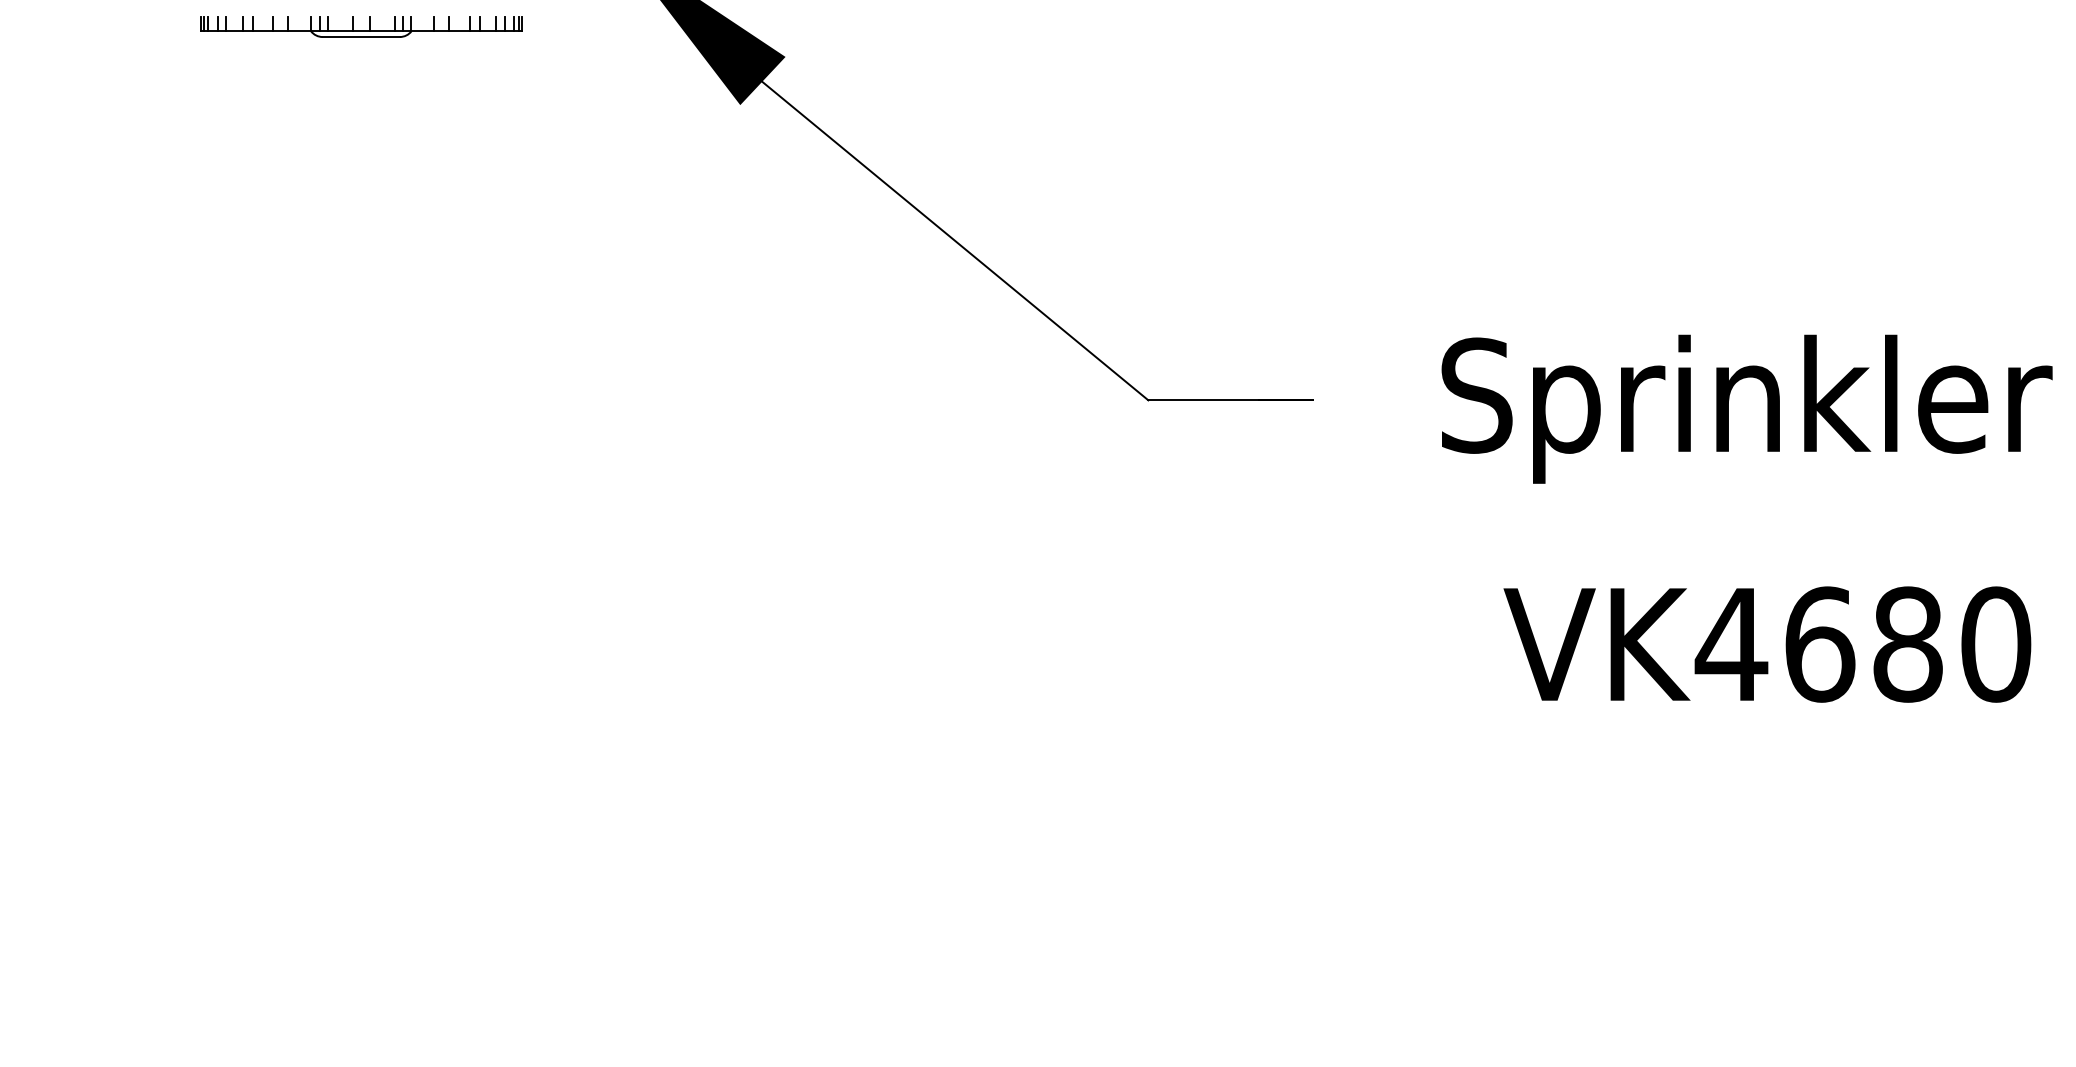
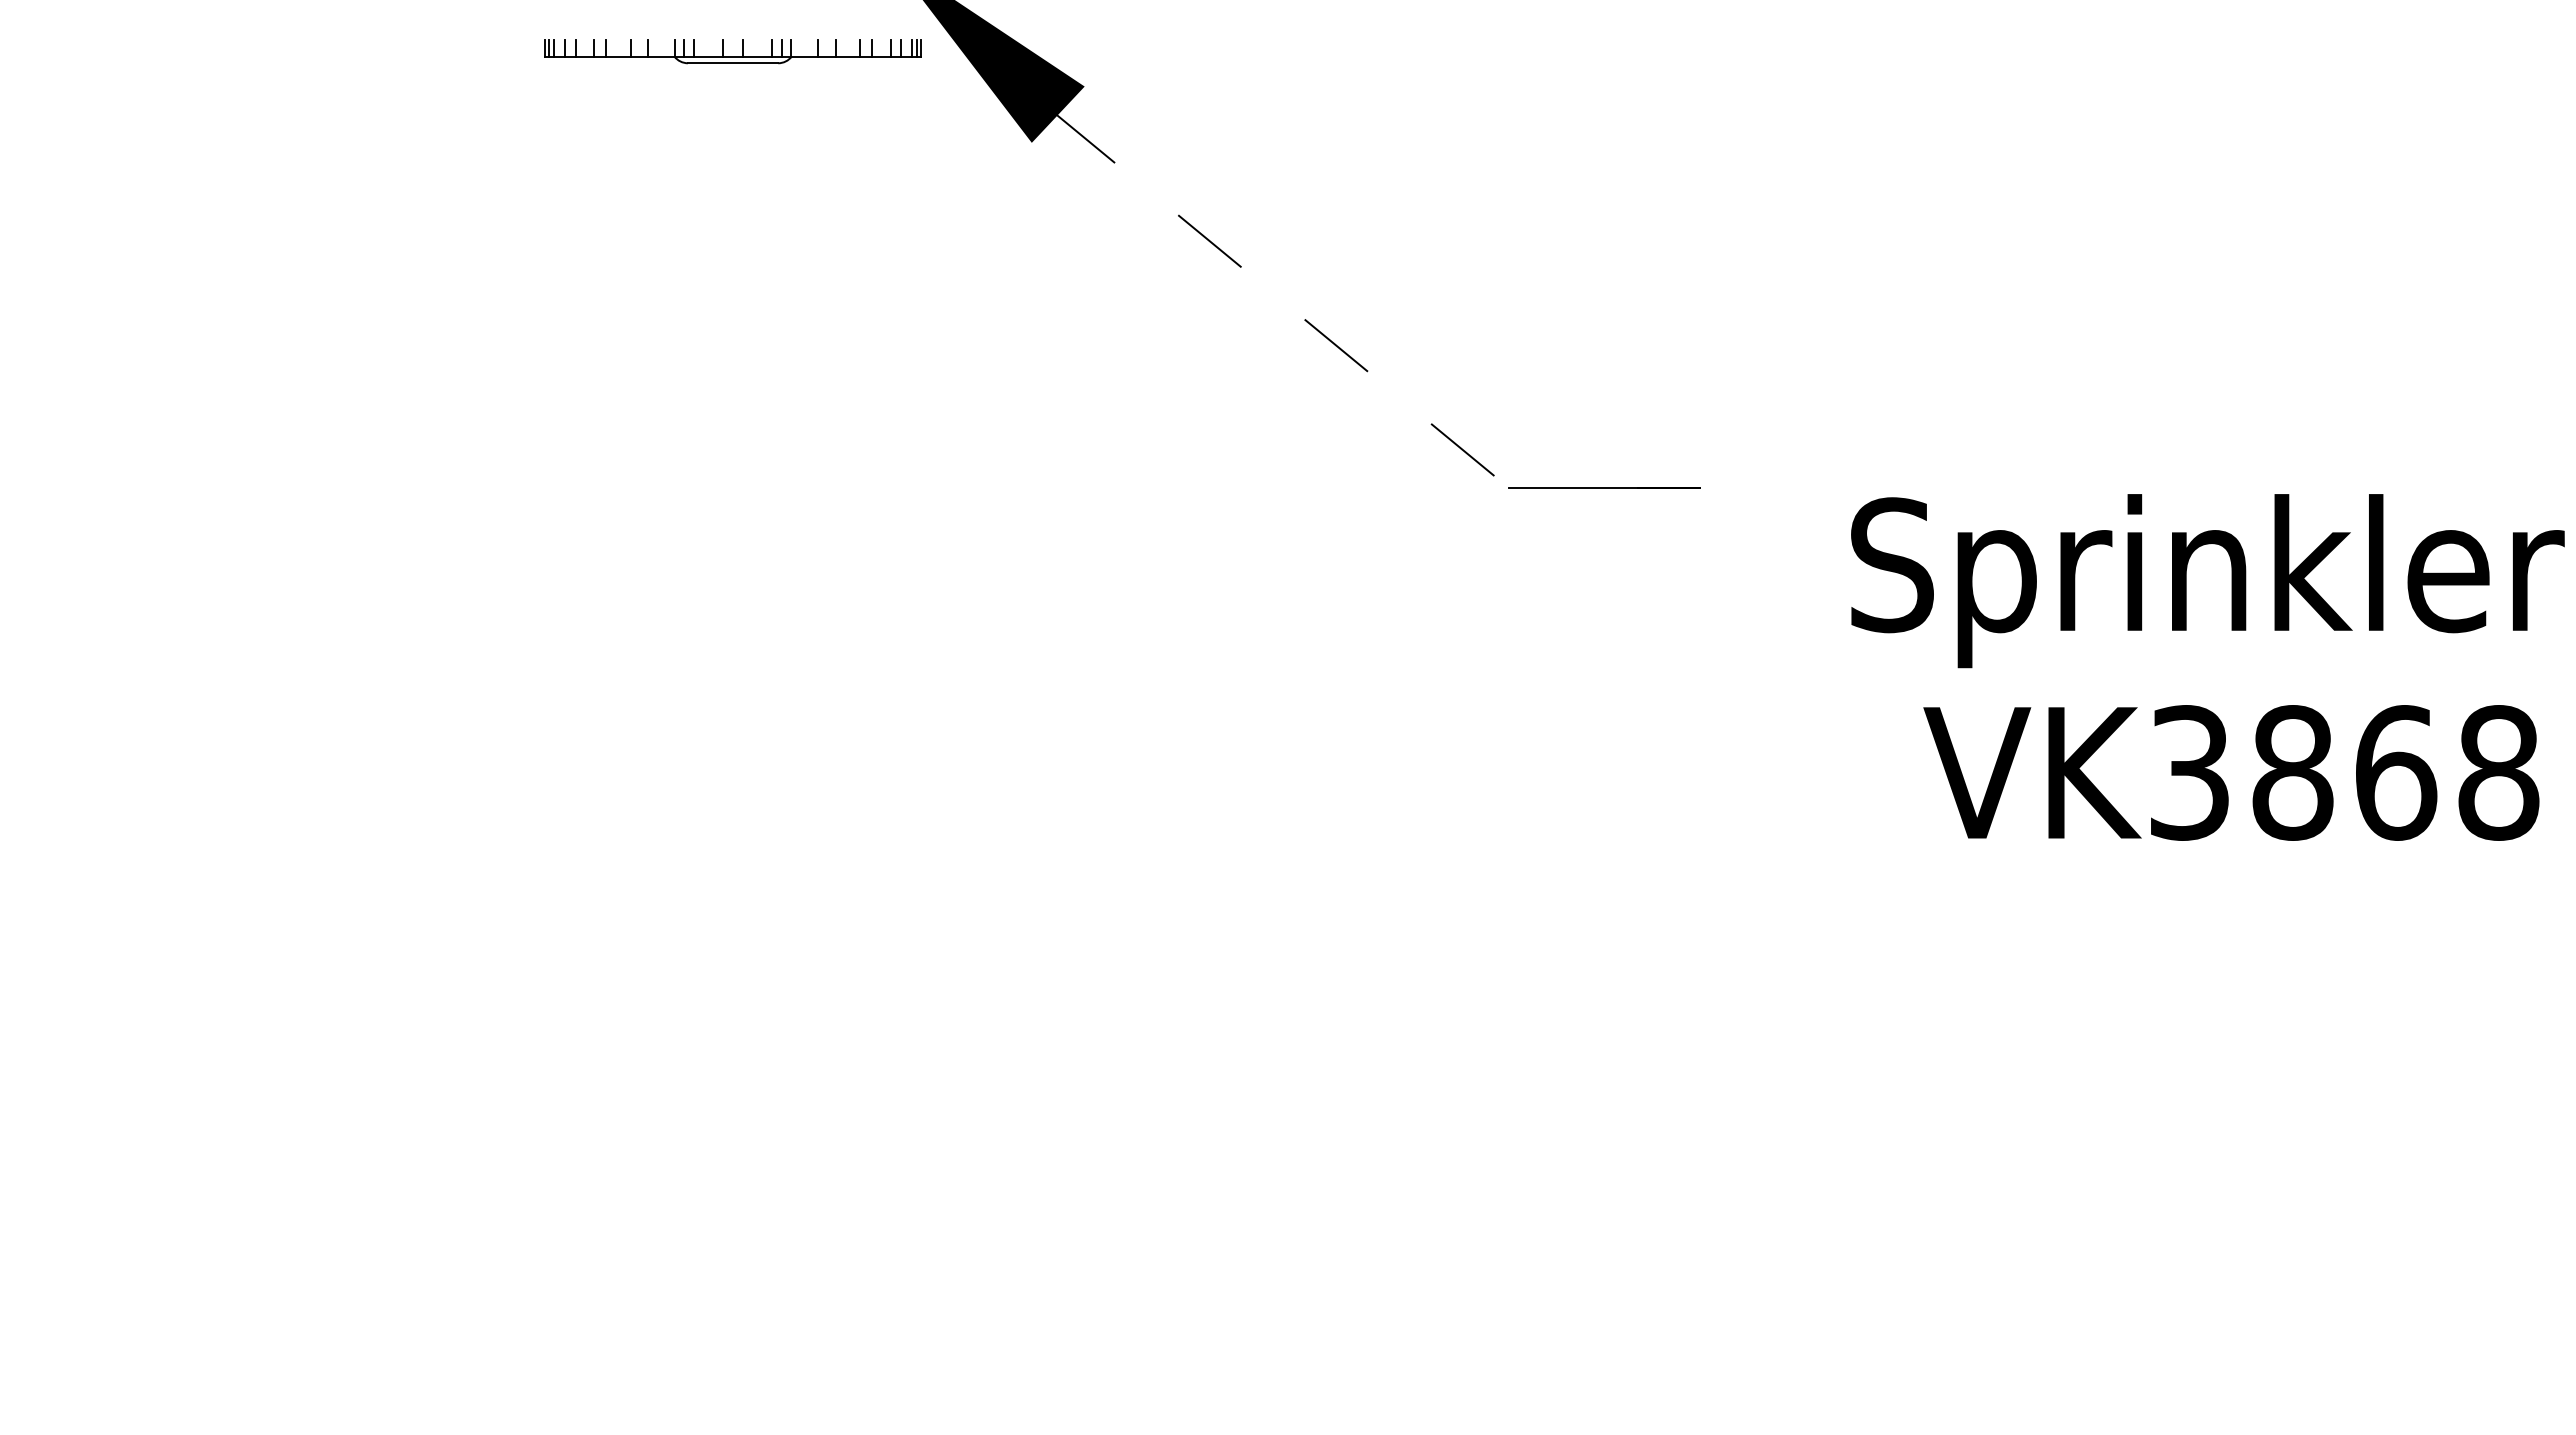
part: (360, 26) -> (732, 51), moved
line: (953, 239) -> (1280, 299), solid -> dashed
text: (1746, 409) -> (2207, 581), moved
text: (1862, 644) -> (2342, 772), VK4680 -> VK3868

